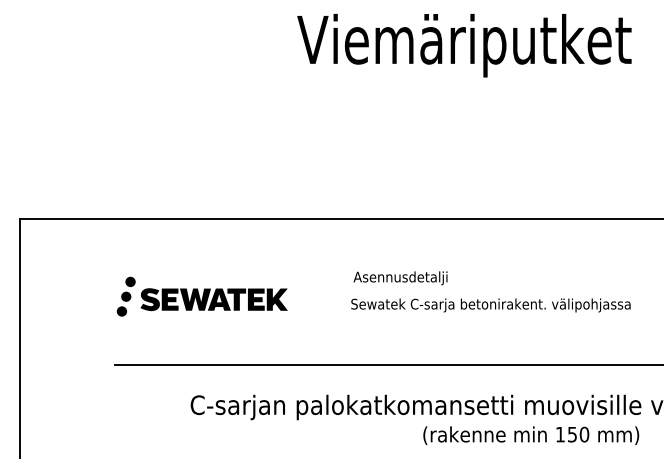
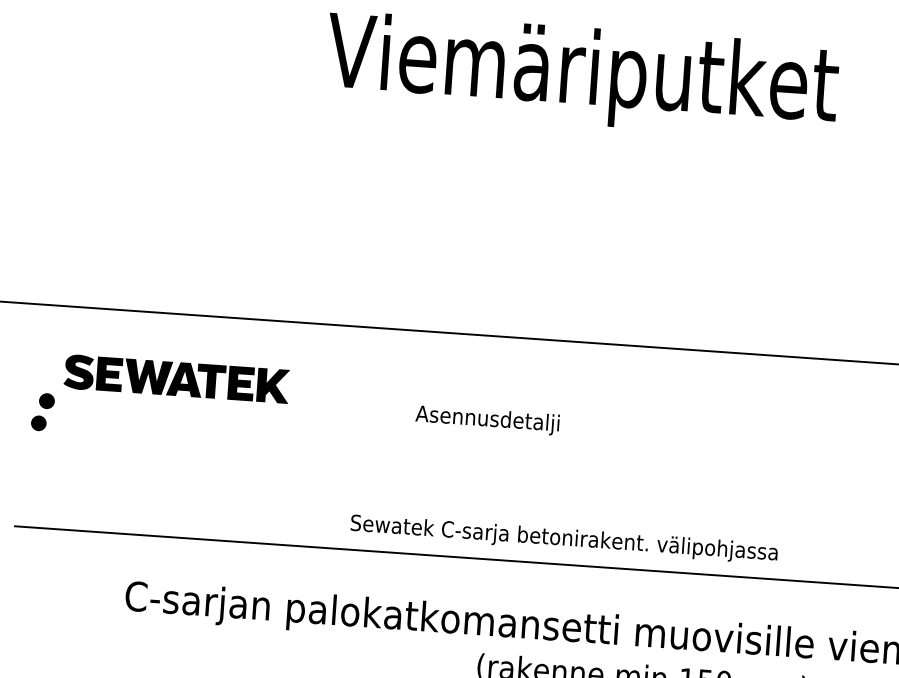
text: (400, 278) -> (487, 420), moved
part: (213, 299) -> (175, 378), moved
text: (490, 305) -> (563, 539), moved
fill: (121, 311) -> (29, 445), removed

